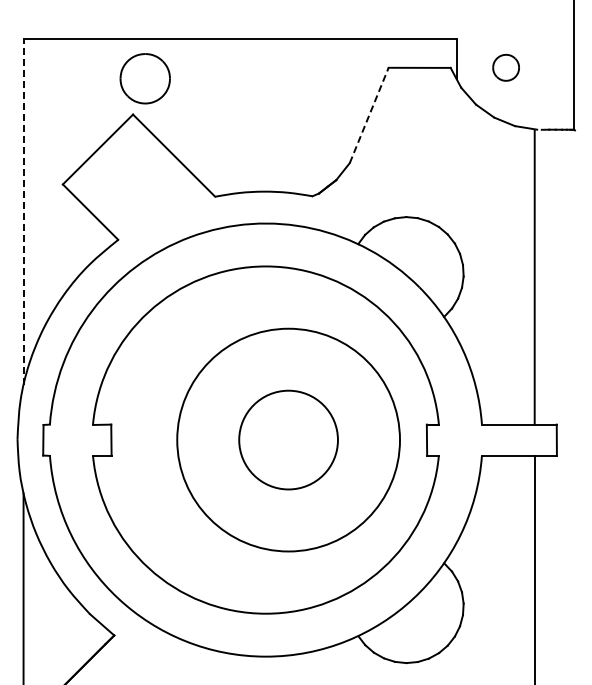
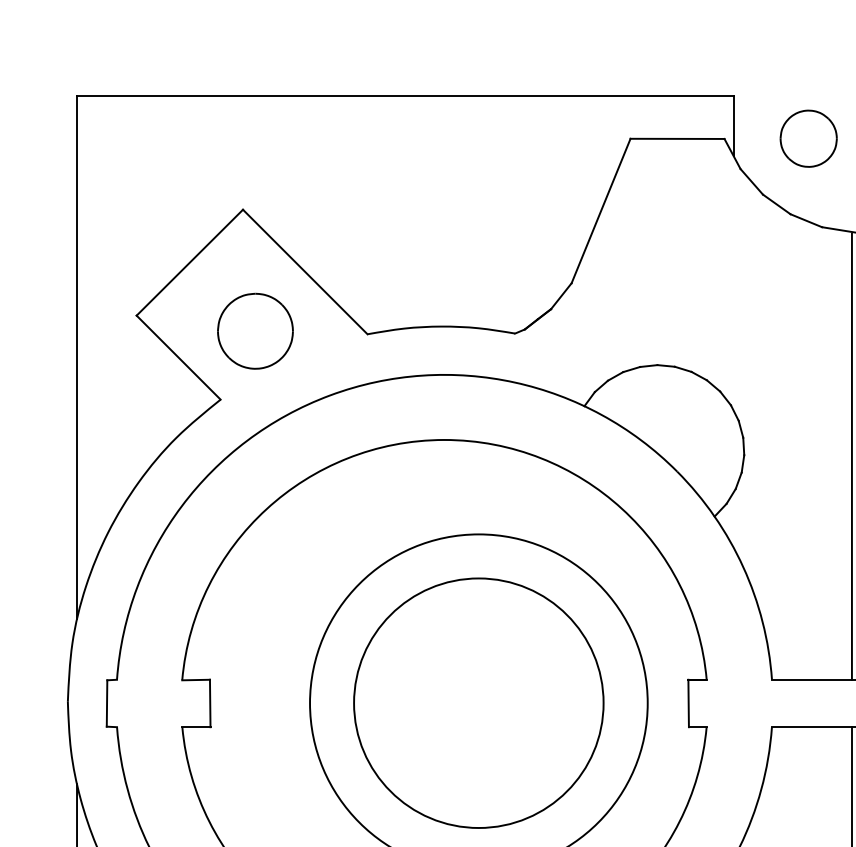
part: (505, 67) -> (807, 138), size x1.43
part: (144, 78) -> (254, 330), moved
line: (369, 114) -> (601, 209), dashed -> solid
line: (23, 212) -> (76, 358), dashed -> solid
circle: (288, 439) -> (478, 702), size x1.67

